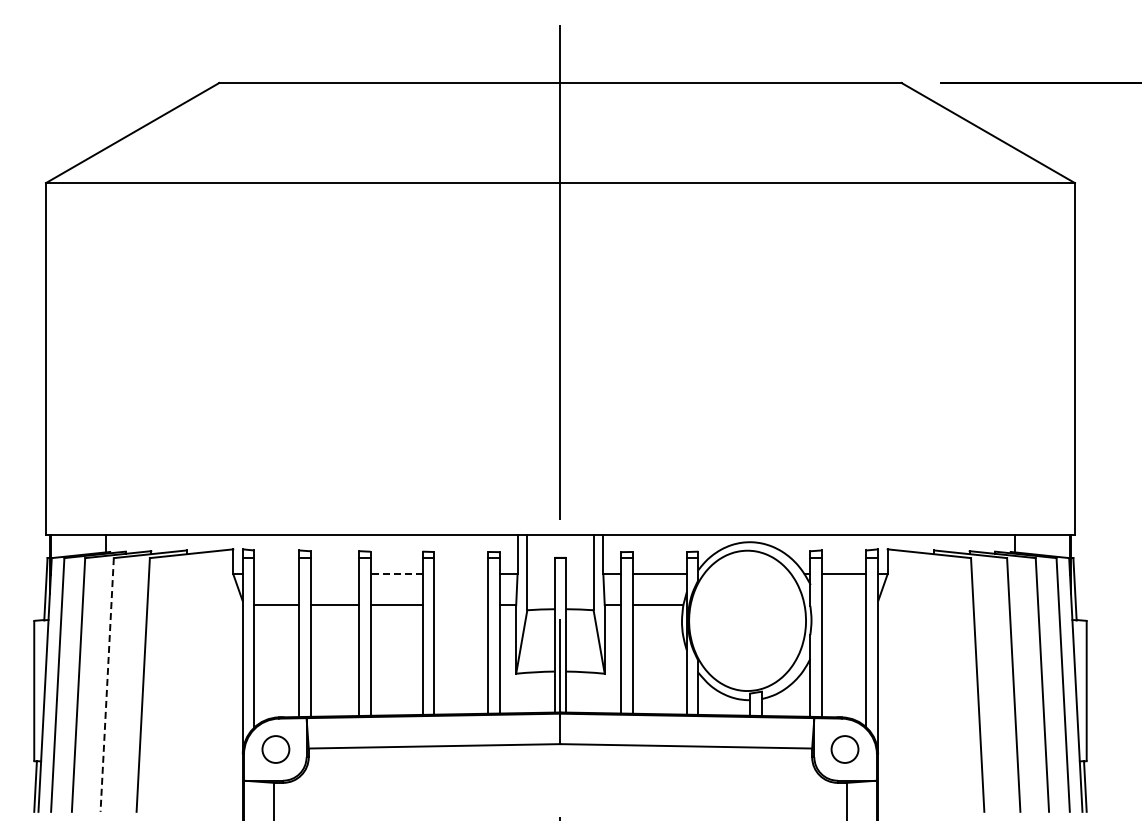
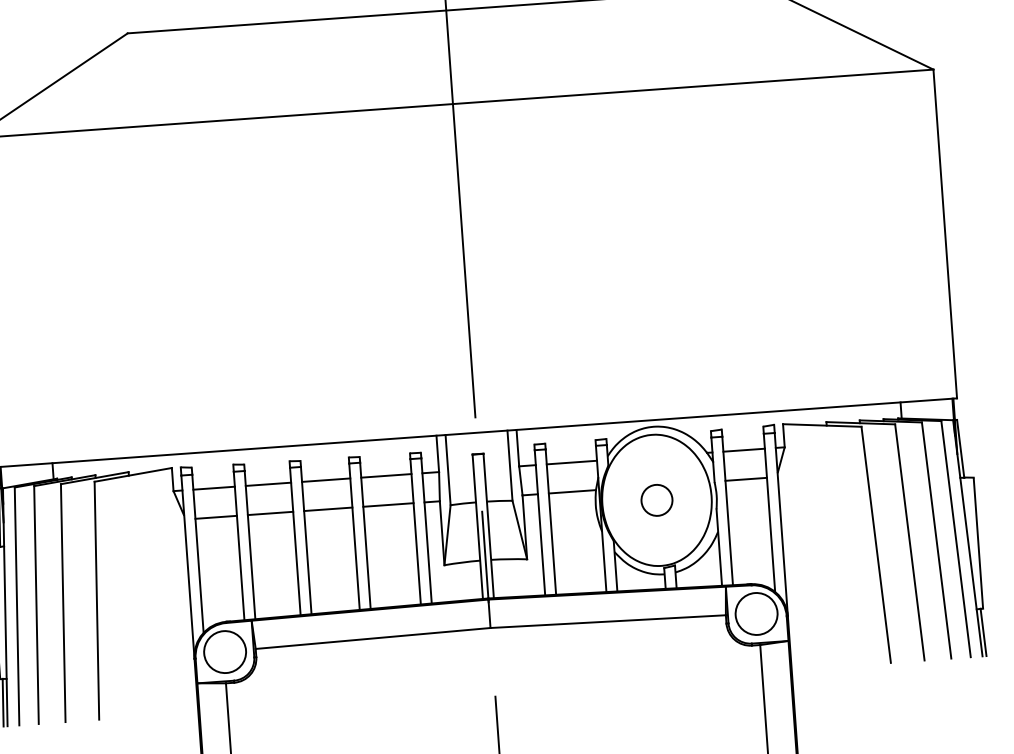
line: (276, 574) -> (213, 488), added
line: (334, 574) -> (268, 484), added
line: (396, 574) -> (326, 480), dashed -> solid
line: (461, 574) -> (386, 476), added
line: (461, 605) -> (388, 505), added
line: (844, 605) -> (746, 479), added
circle: (747, 620) -> (656, 500), added
line: (107, 685) -> (63, 603), dashed -> solid
circle: (275, 749) -> (224, 652), size x1.67
circle: (844, 749) -> (756, 614), size x1.67

